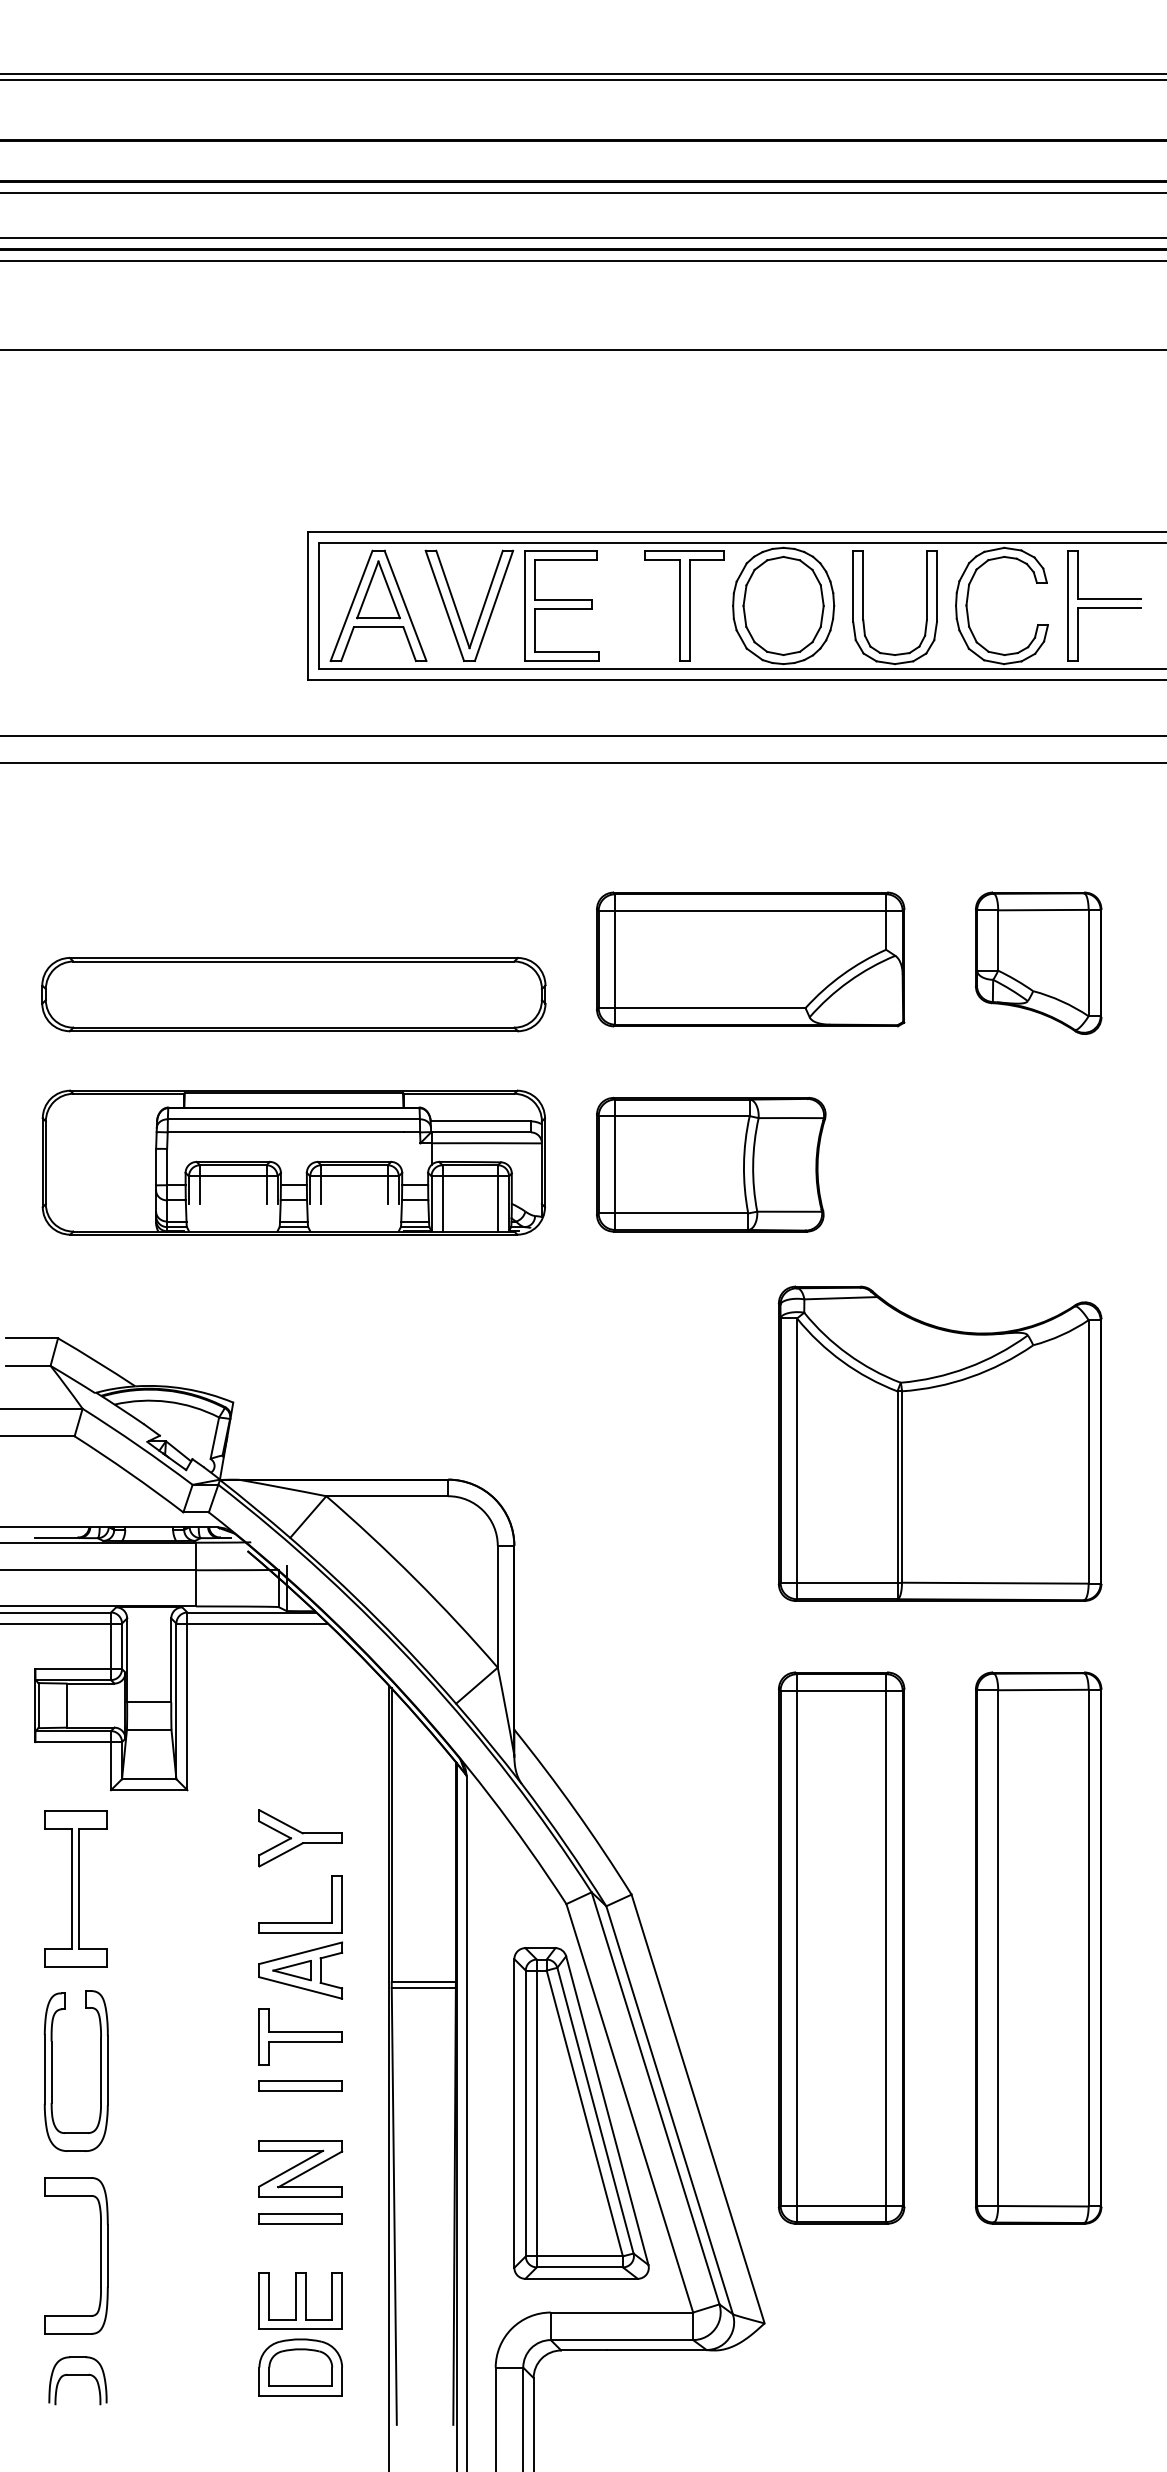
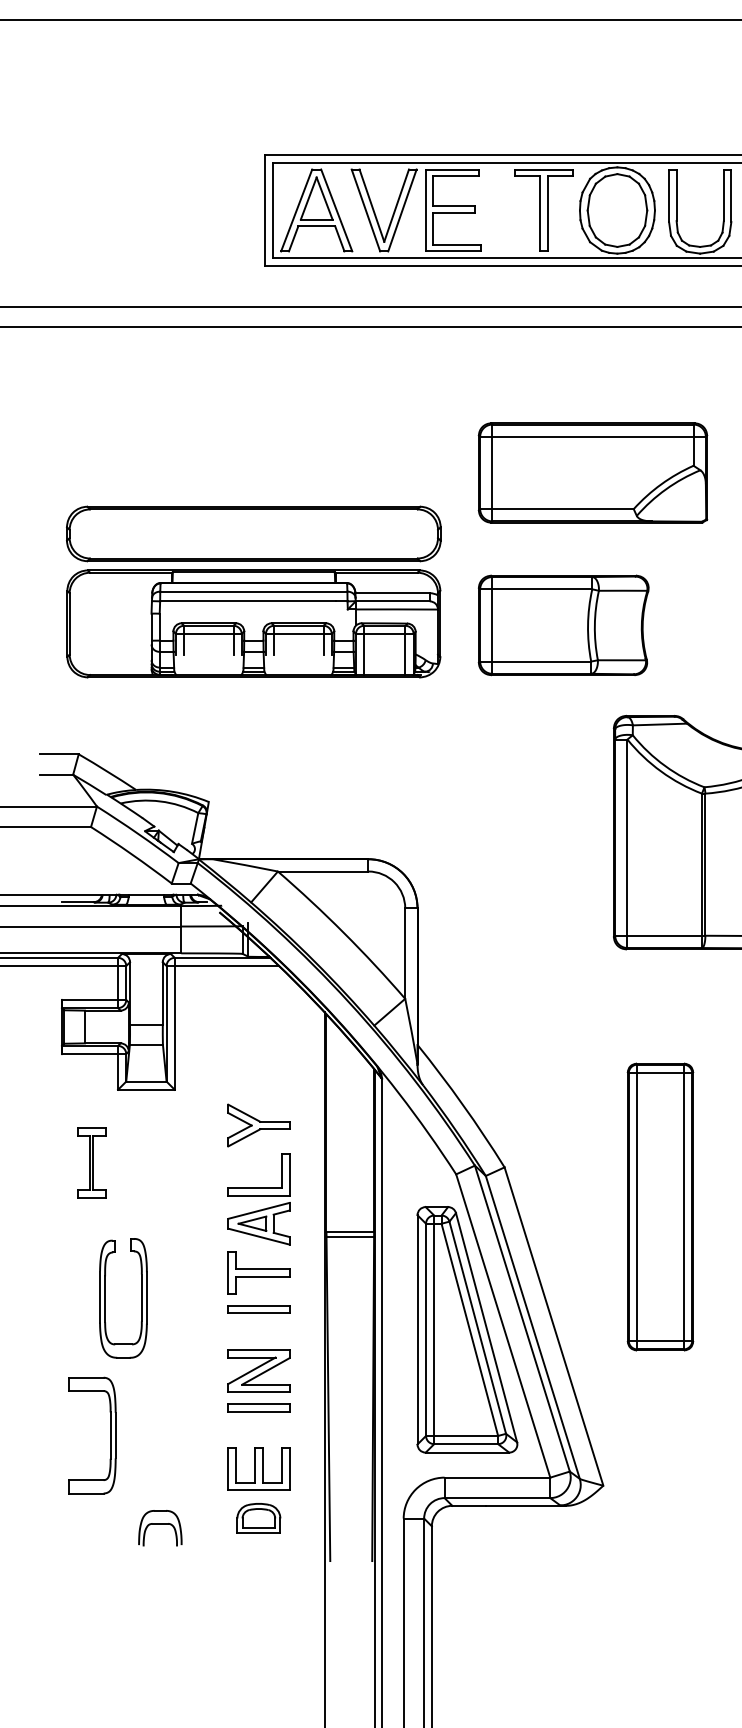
part: (293, 994) -> (253, 533), moved
part: (75, 1888) -> (91, 1162), size x0.6
part: (841, 1947) -> (660, 1206), size x0.7
part: (52, 2070) -> (105, 1297), moved
part: (300, 2367) -> (258, 1518), size x0.7
part: (77, 2380) -> (159, 1528), moved

